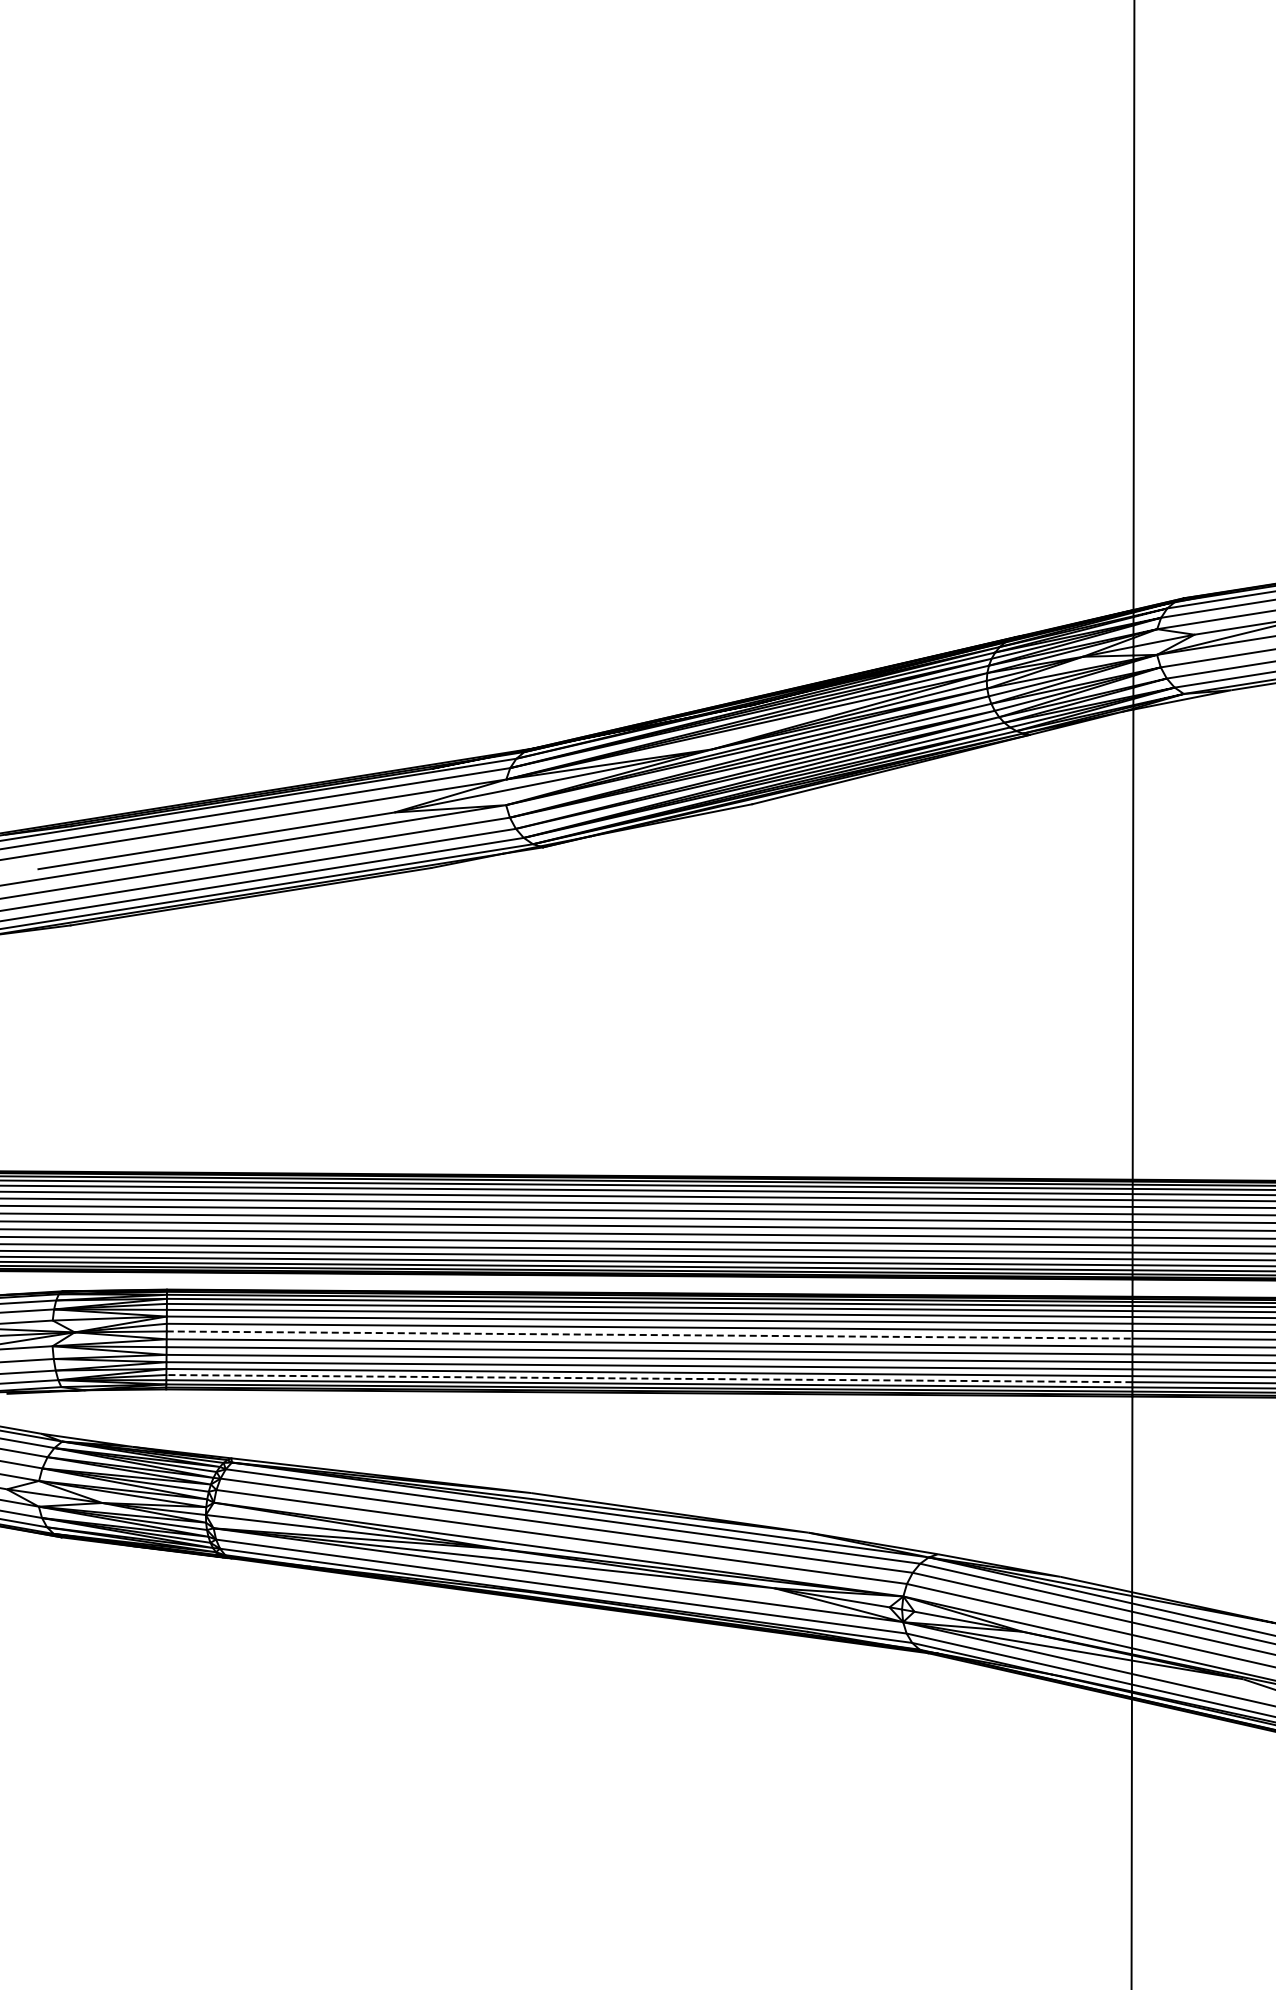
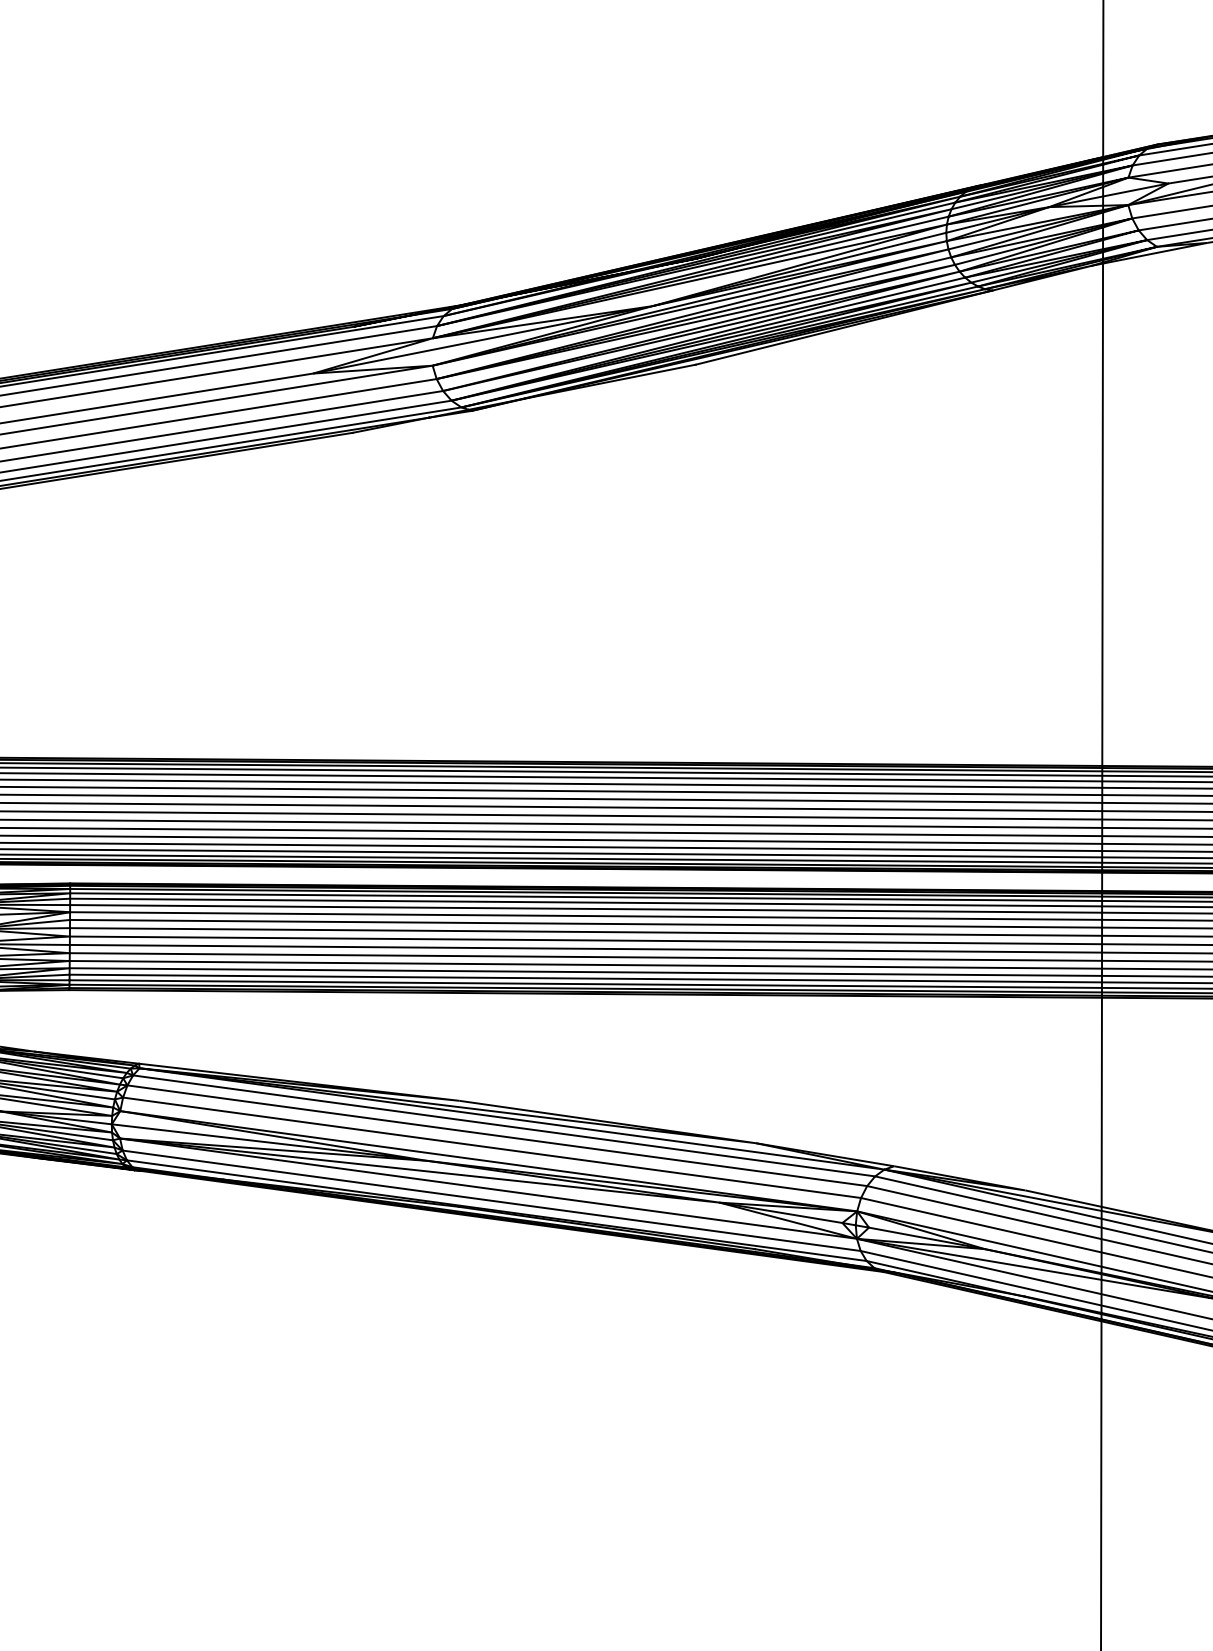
line: (649, 1335) -> (585, 932), dashed -> solid
line: (648, 1378) -> (584, 978), dashed -> solid

